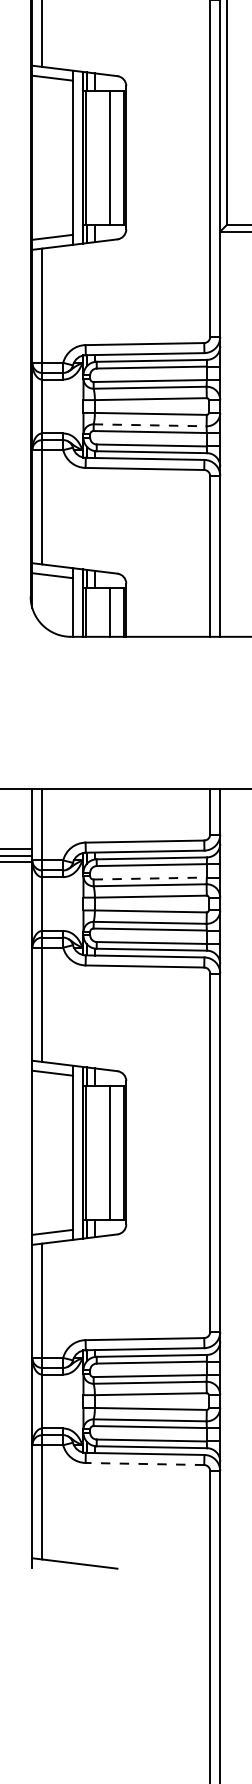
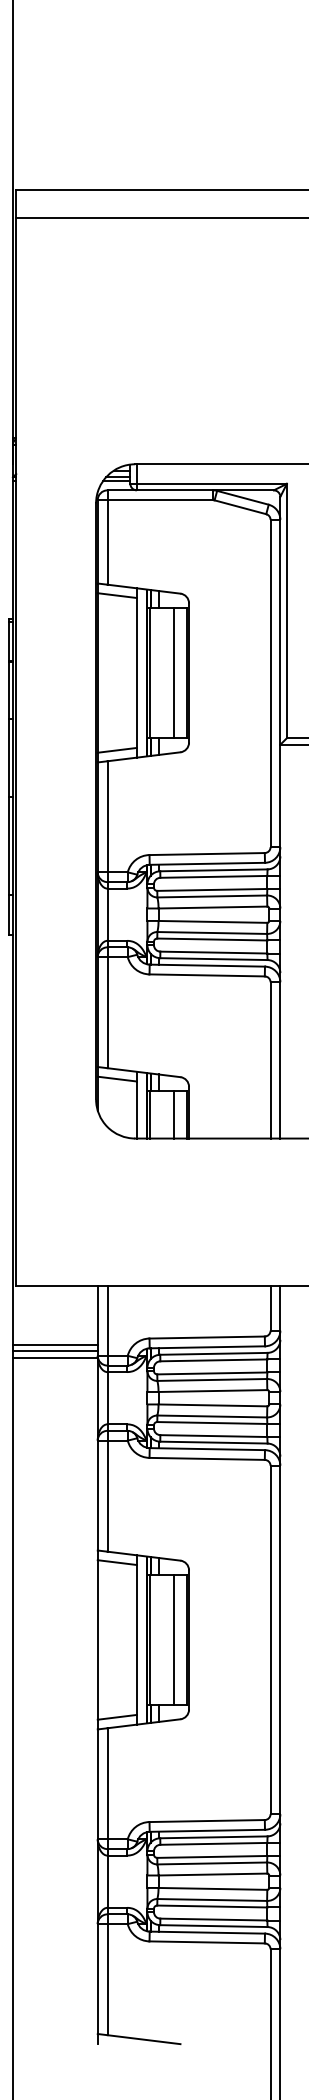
line: (150, 424) -> (212, 932), dashed -> solid
line: (150, 878) -> (212, 1373), dashed -> solid
line: (145, 1464) -> (207, 1942), dashed -> solid

